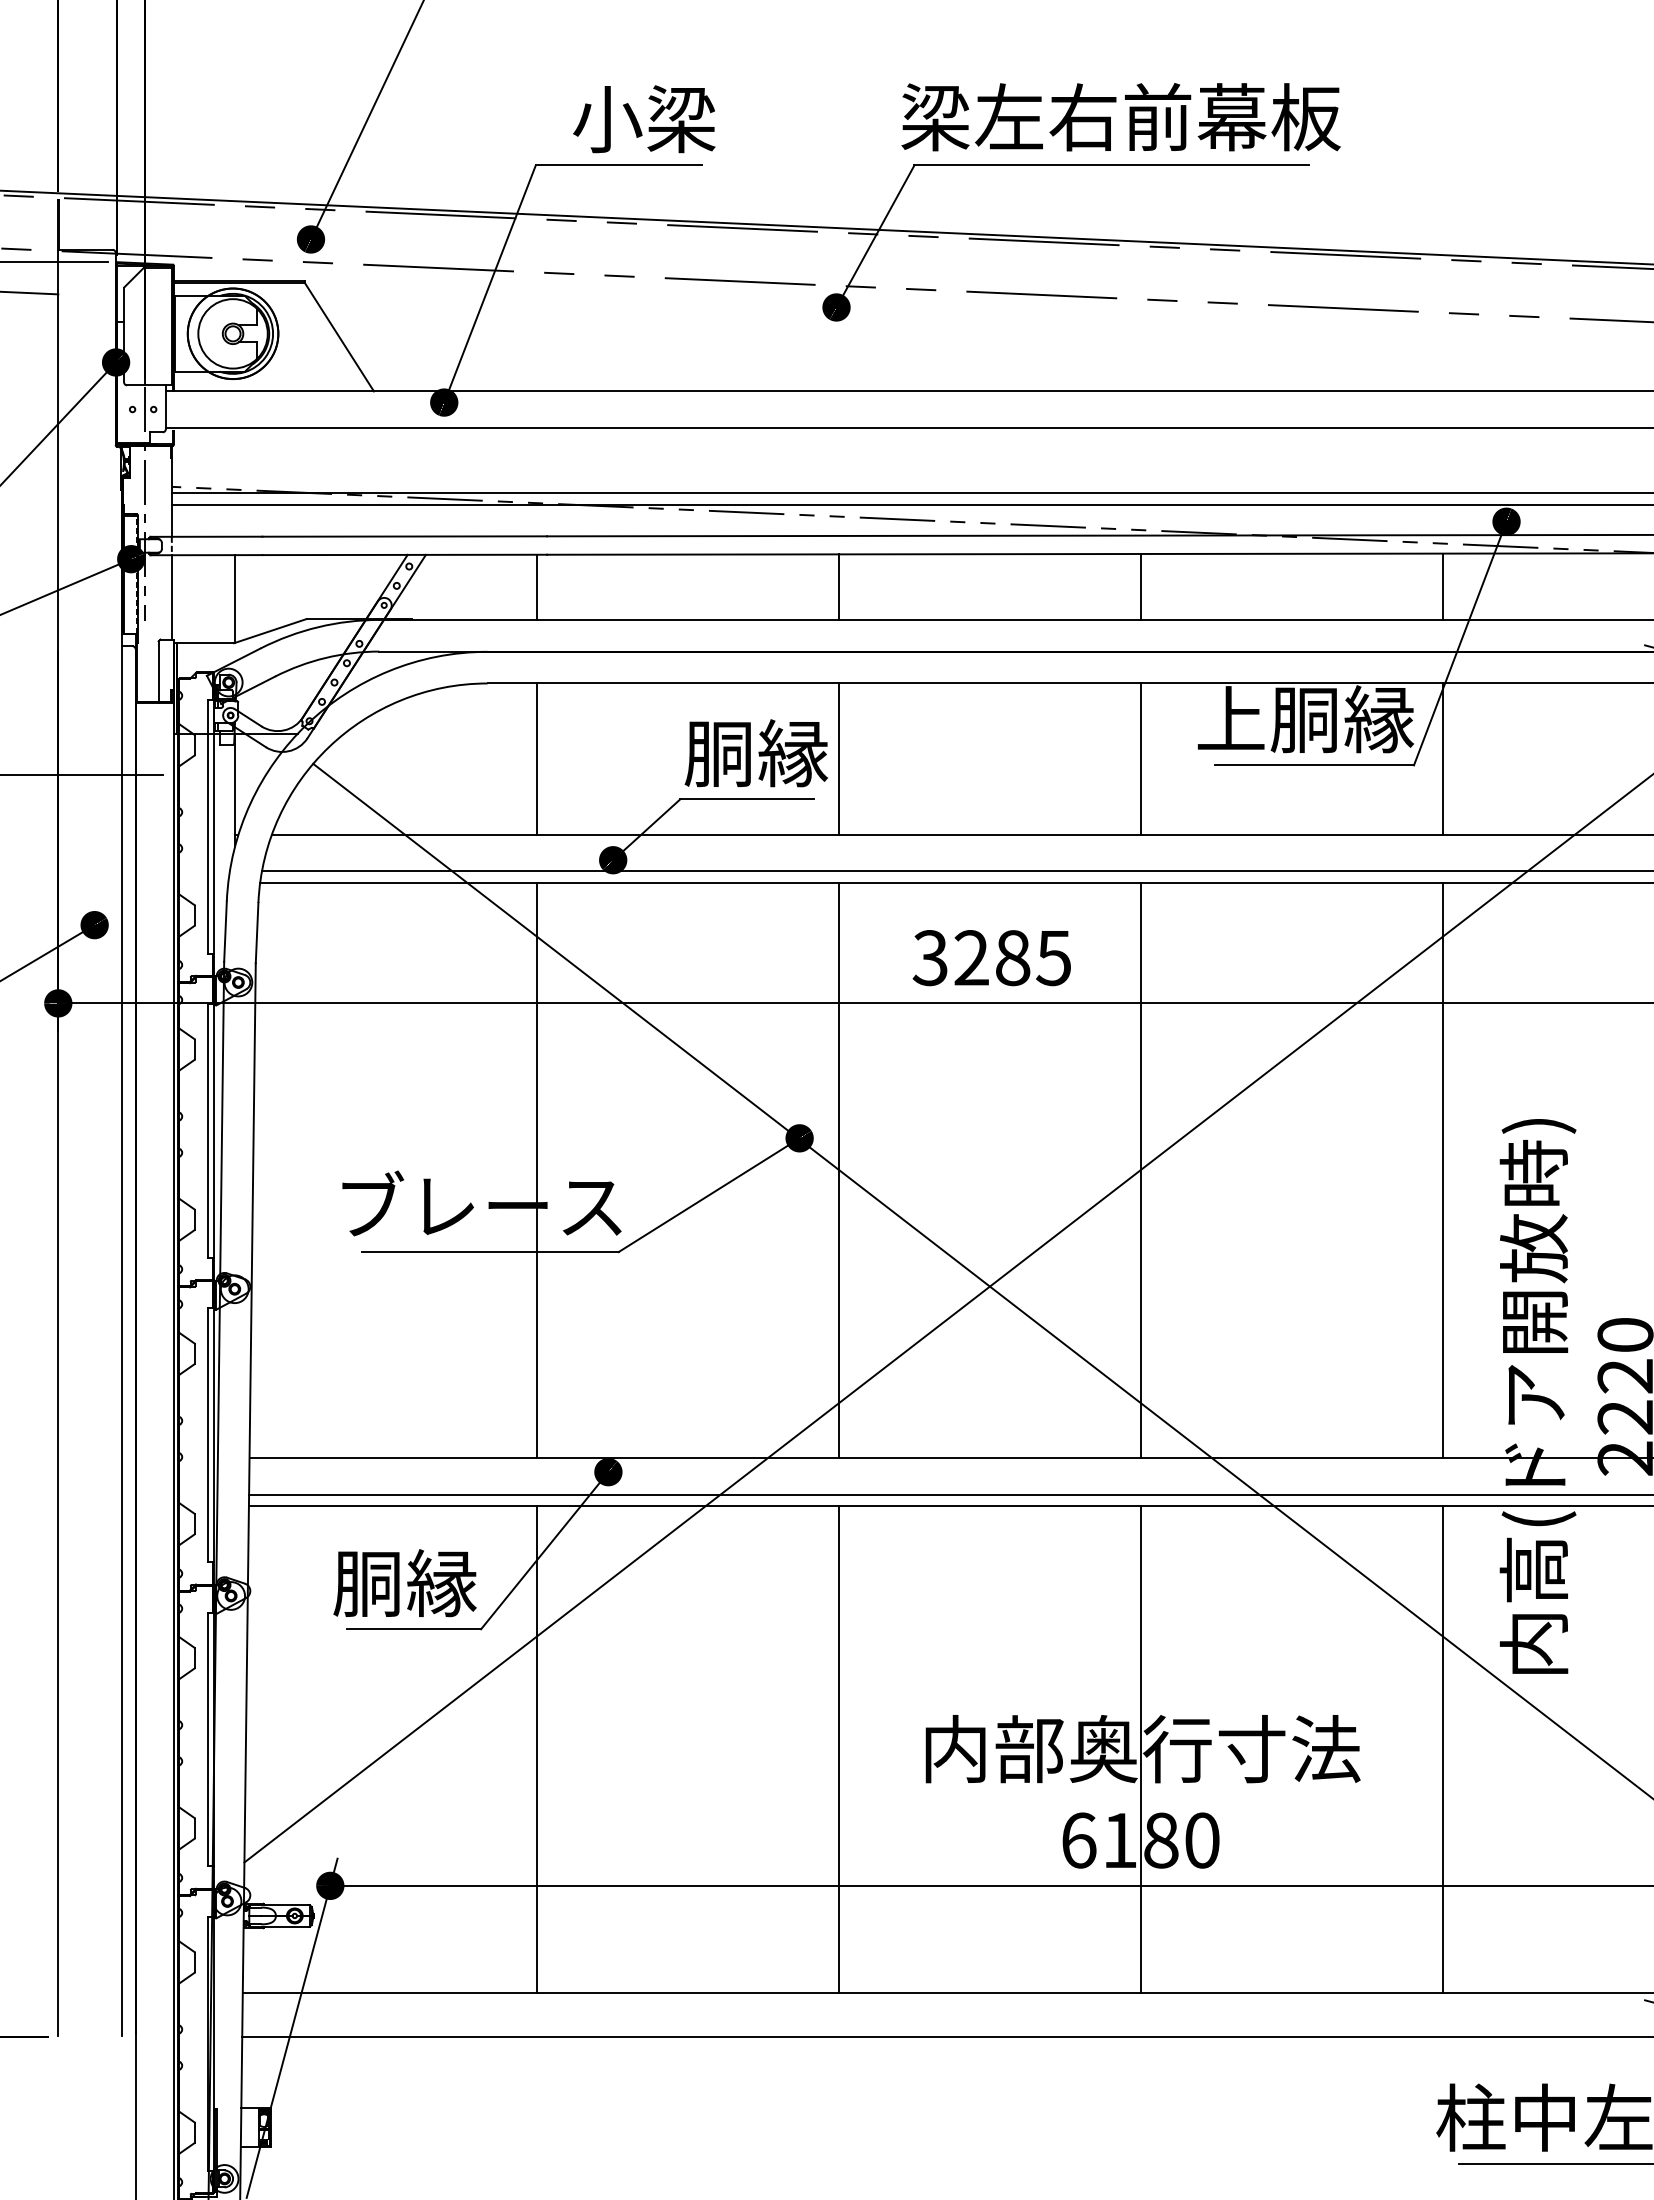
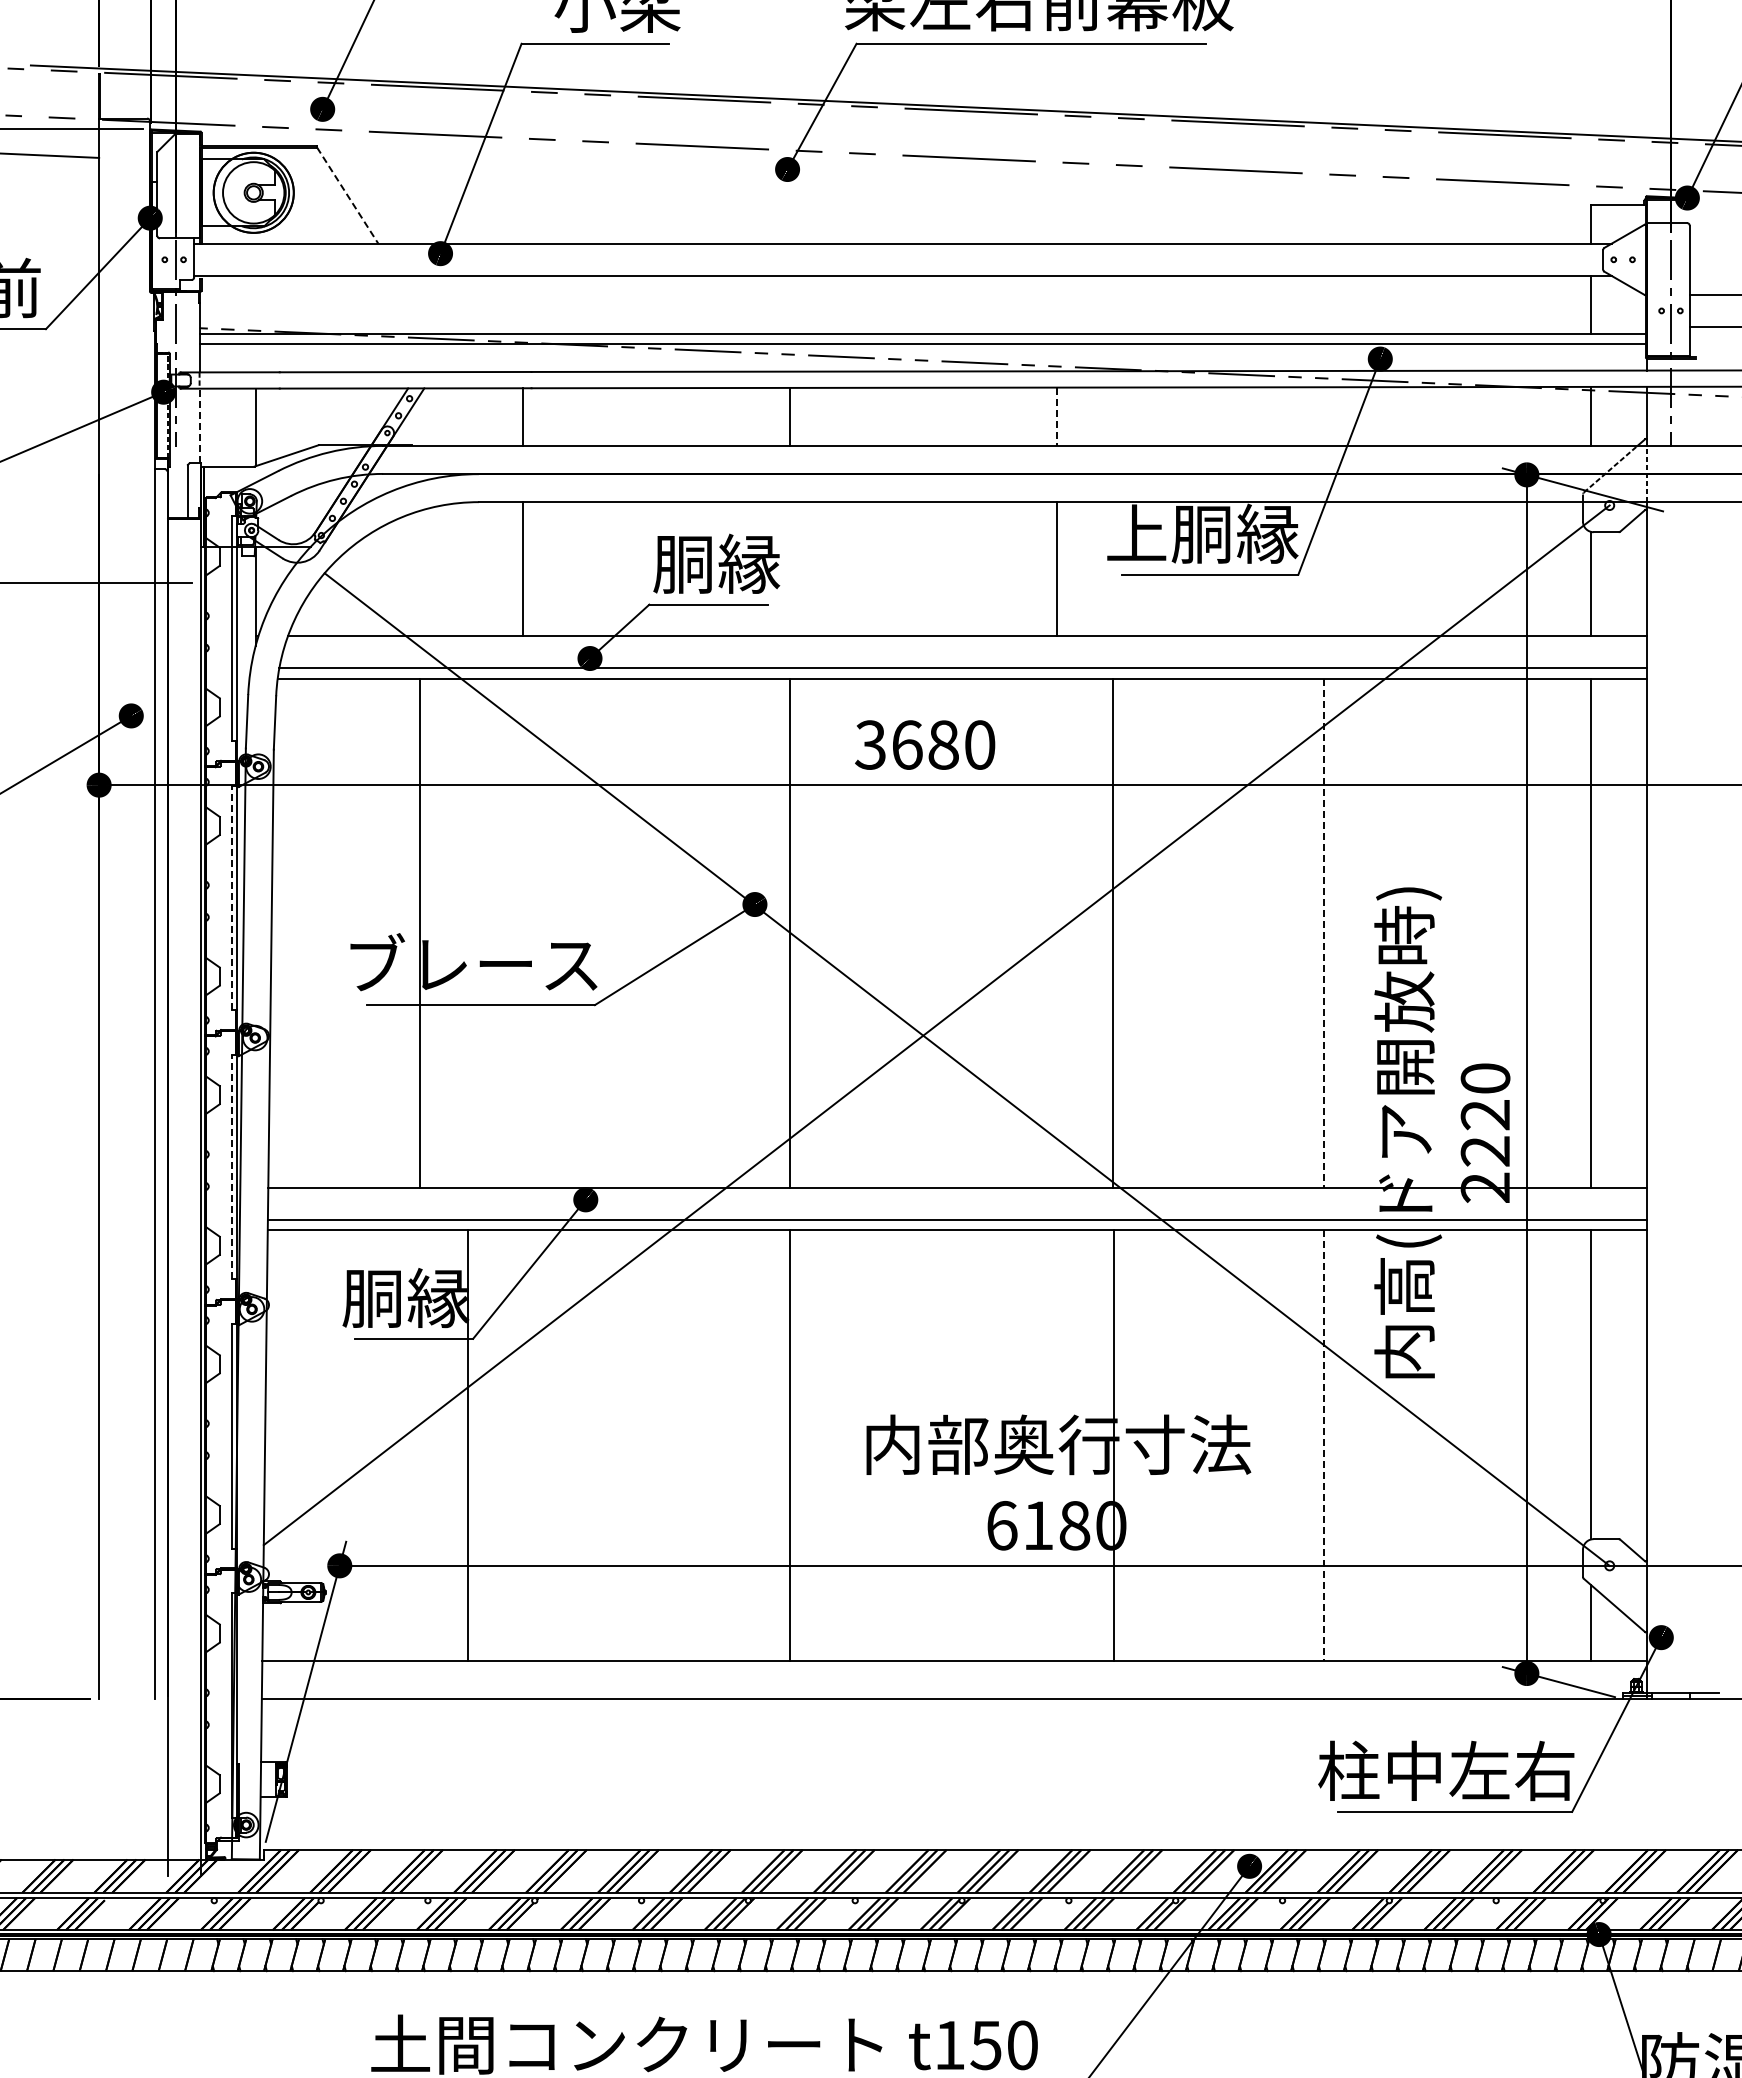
line: (340, 337) -> (348, 196), solid -> dashed
line: (1442, 586) -> (1323, 416), removed
line: (1140, 587) -> (1056, 417), solid -> dashed
line: (171, 596) -> (199, 425), solid -> dashed
line: (838, 759) -> (789, 569), removed
line: (1442, 759) -> (1323, 569), removed
text: (1012, 957) -> (943, 744), 3285 -> 3680
line: (207, 1130) -> (231, 897), solid -> dashed
line: (536, 1169) -> (419, 932), moved
line: (1140, 1169) -> (1112, 932), moved
line: (1442, 1171) -> (1323, 933), solid -> dashed
line: (207, 1434) -> (231, 1166), solid -> dashed
line: (536, 1749) -> (467, 1445), moved
line: (1140, 1749) -> (1113, 1445), moved
line: (1442, 1749) -> (1323, 1445), solid -> dashed

